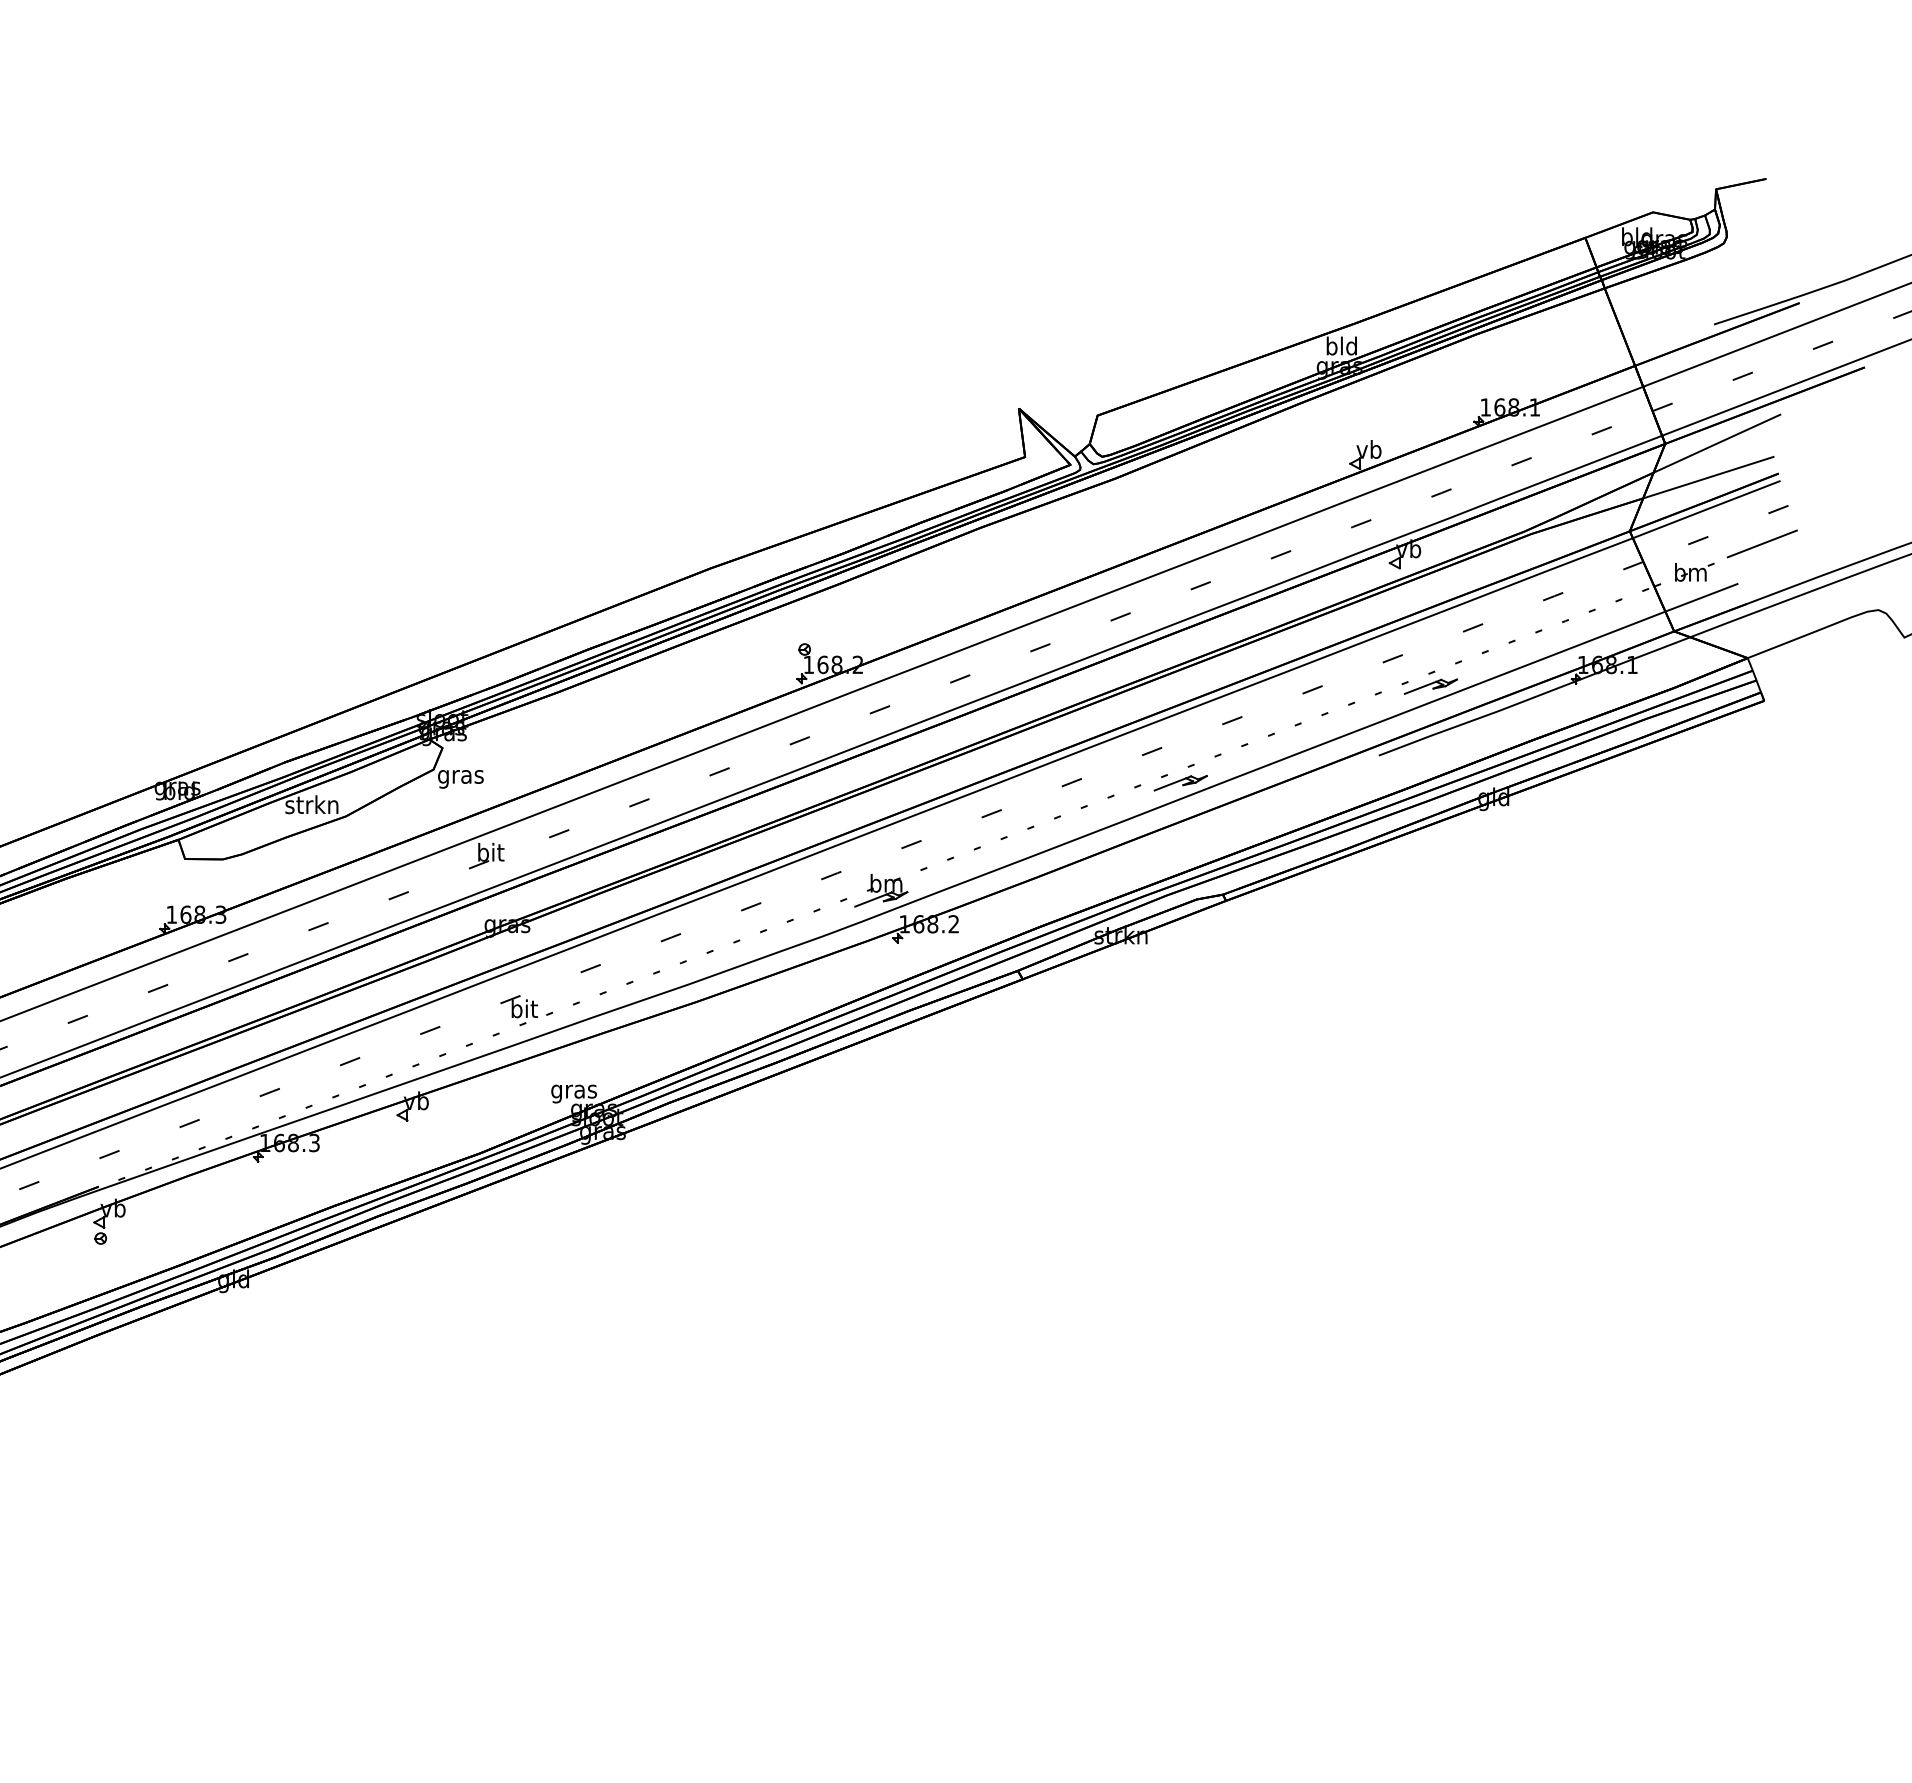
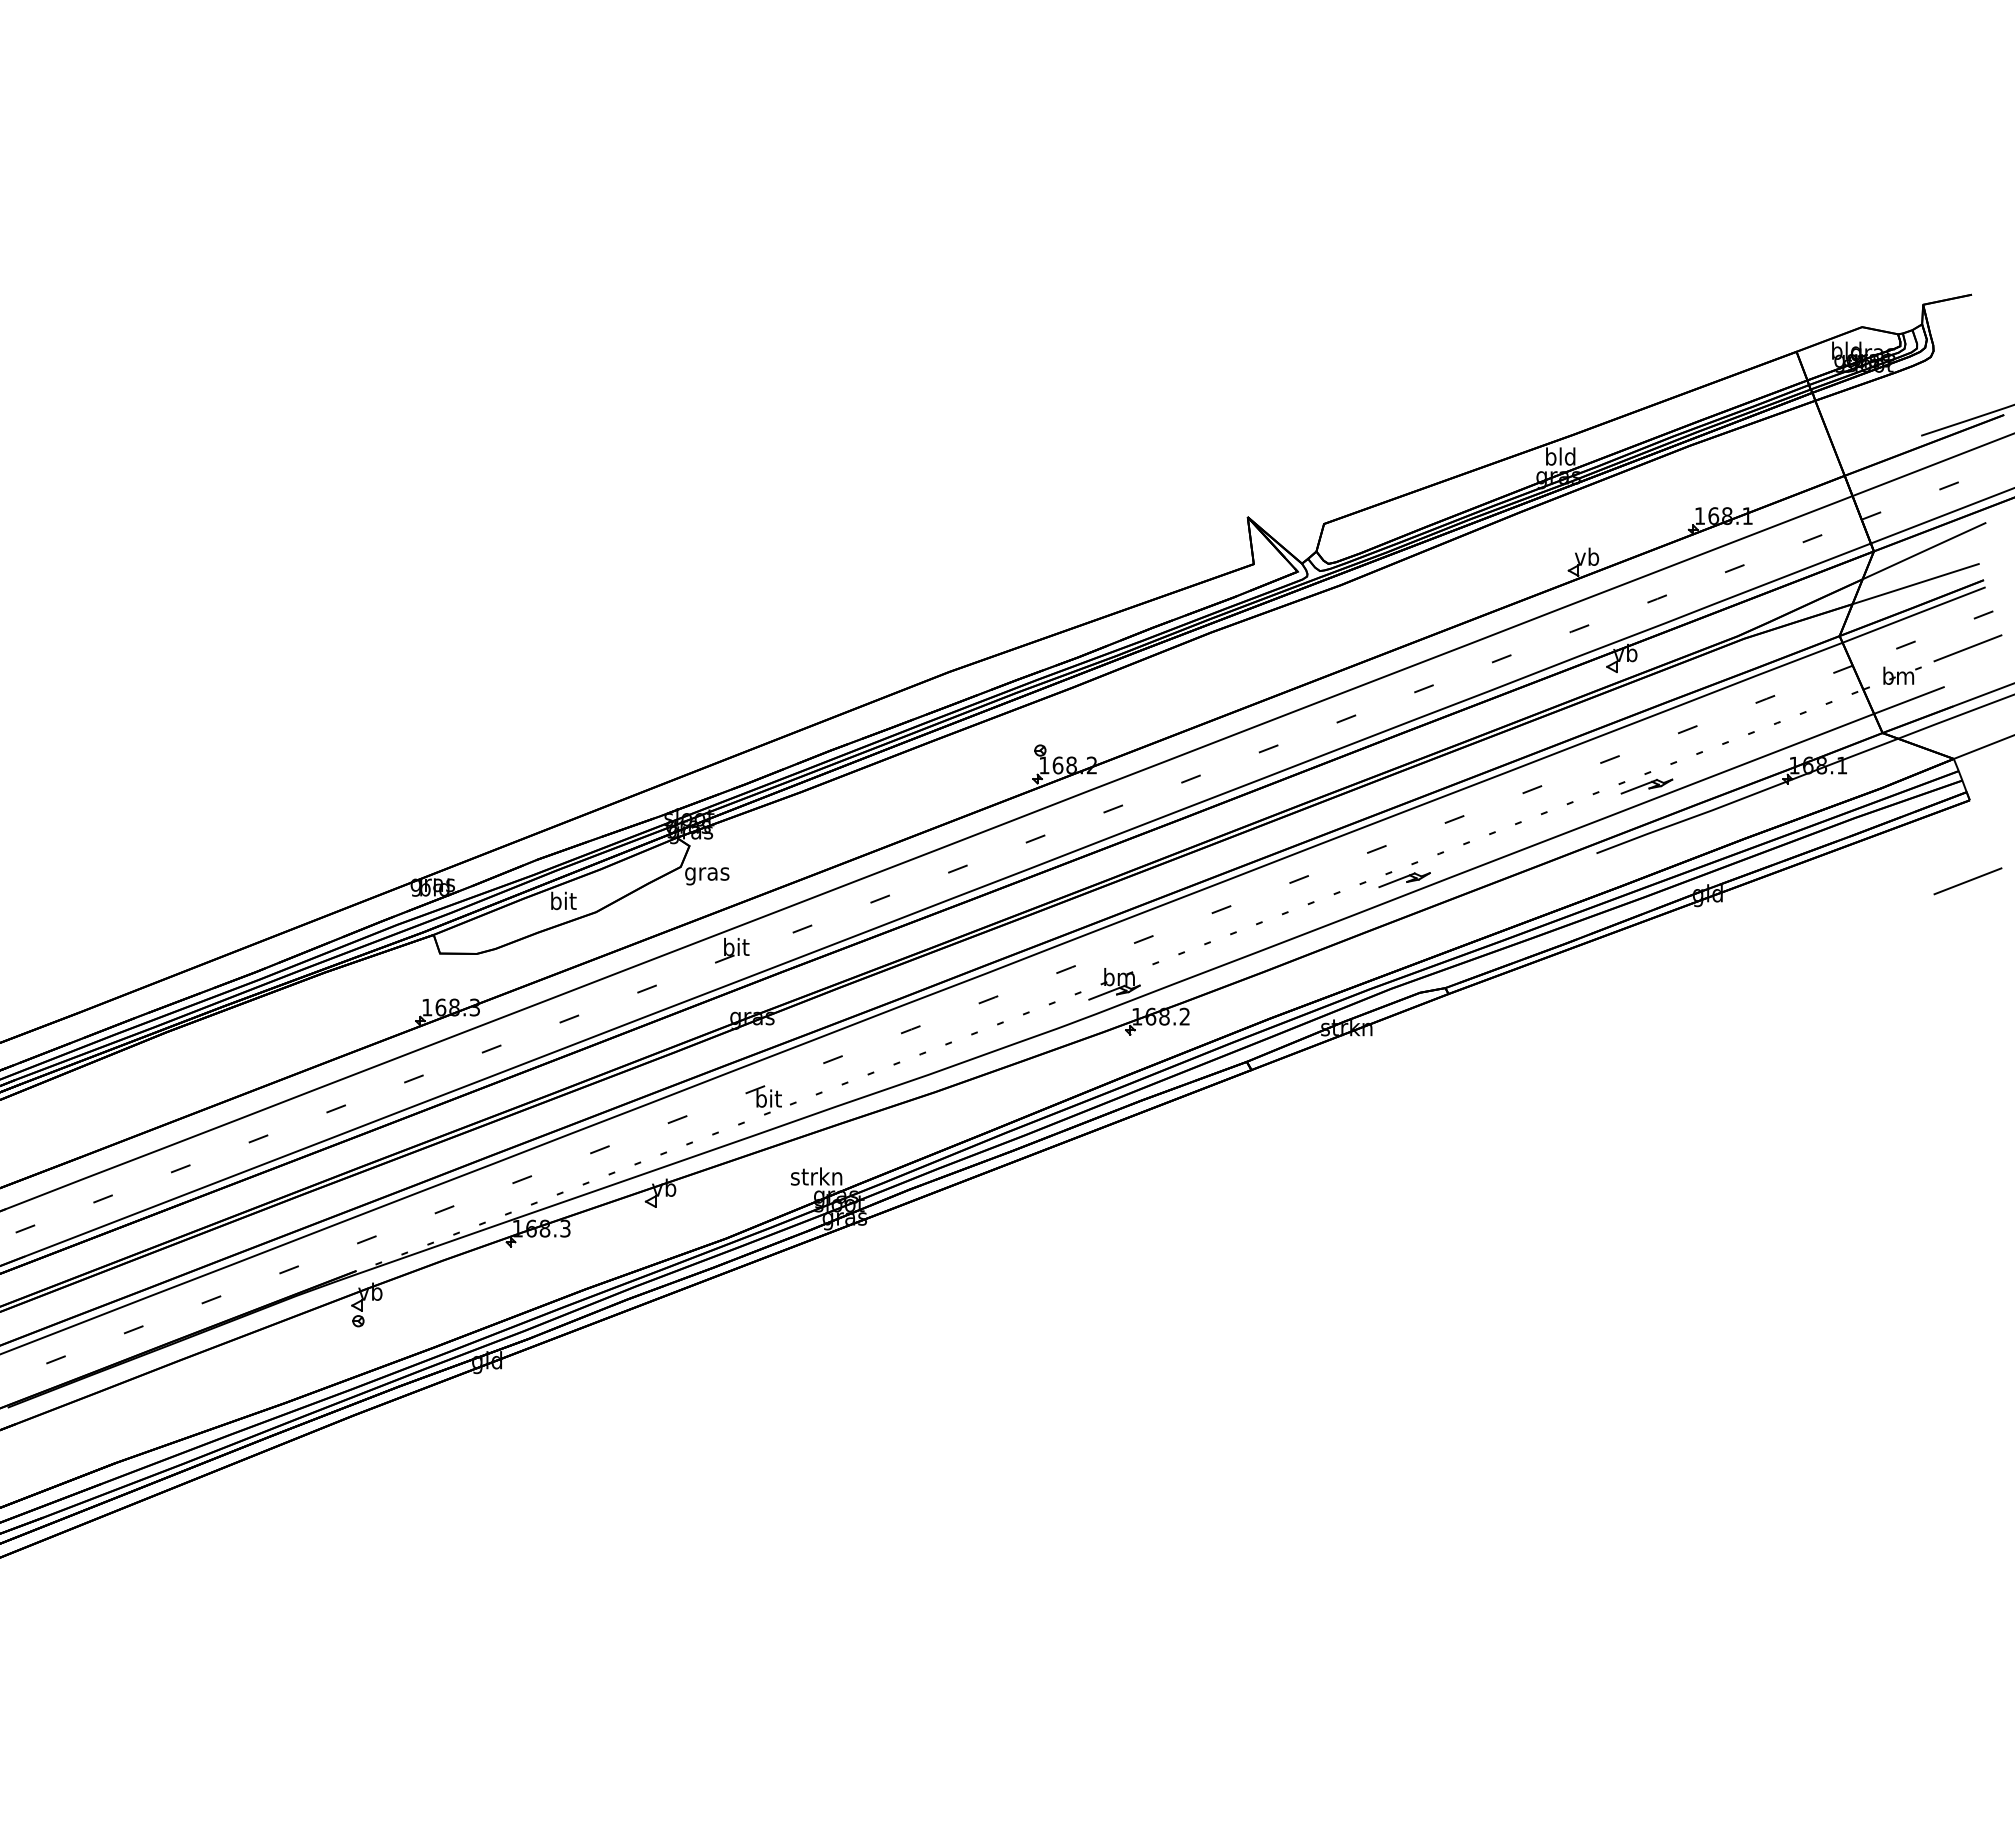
line: (1761, 784) -> (1967, 881), added
text: (311, 804) -> (562, 900), strkn -> bit
text: (573, 1091) -> (816, 1178), gras -> strkn

